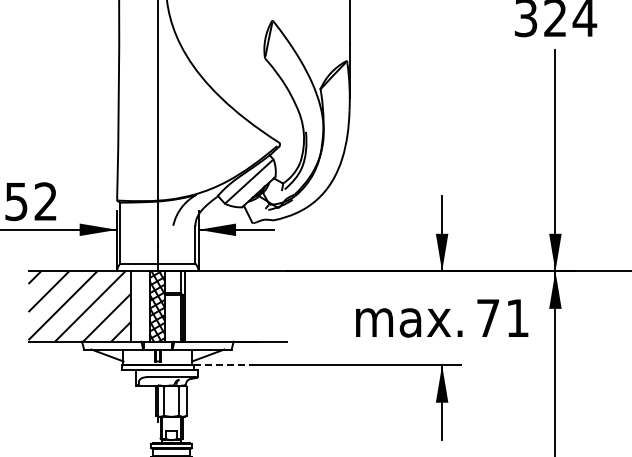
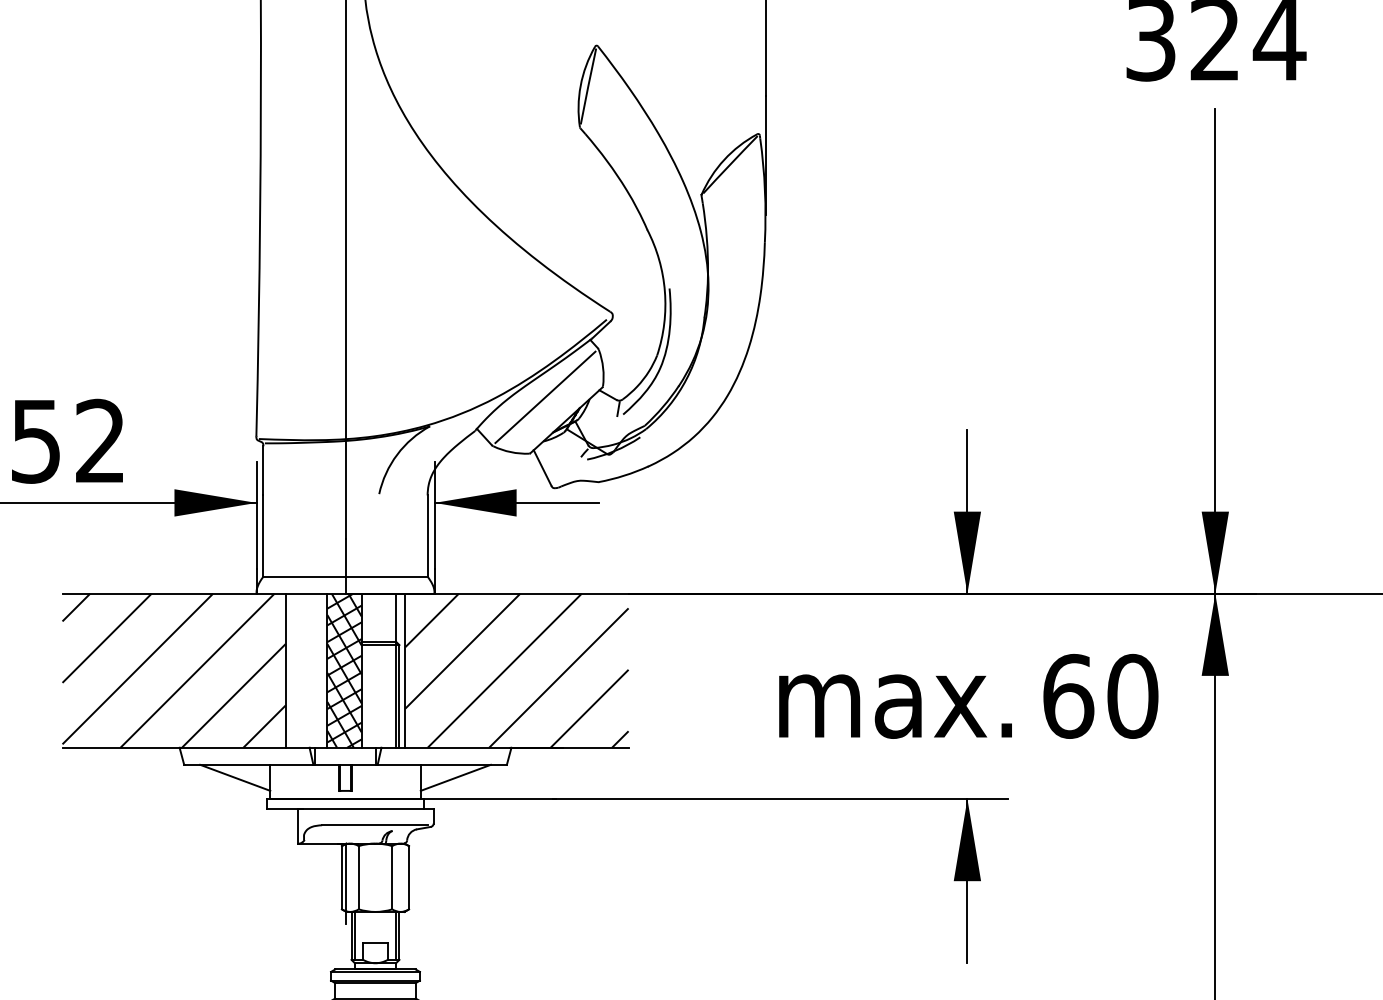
hatch: (236, 306) -> (517, 670), added
text: (502, 317) -> (1099, 694), 71 -> 60
line: (224, 365) -> (491, 799), dashed -> solid

